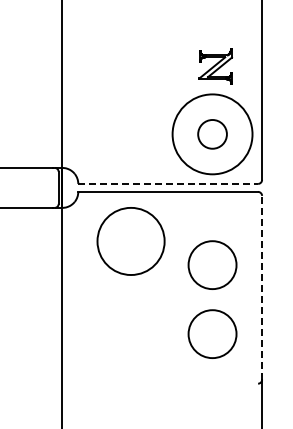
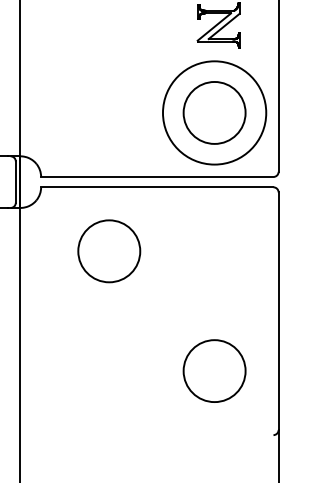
circle: (212, 134) -> (214, 113), size x1.67
line: (168, 183) -> (157, 176), dashed -> solid
circle: (130, 241) -> (108, 251), size x0.71
circle: (212, 264) -> (214, 281), removed
line: (262, 287) -> (279, 310), dashed -> solid

